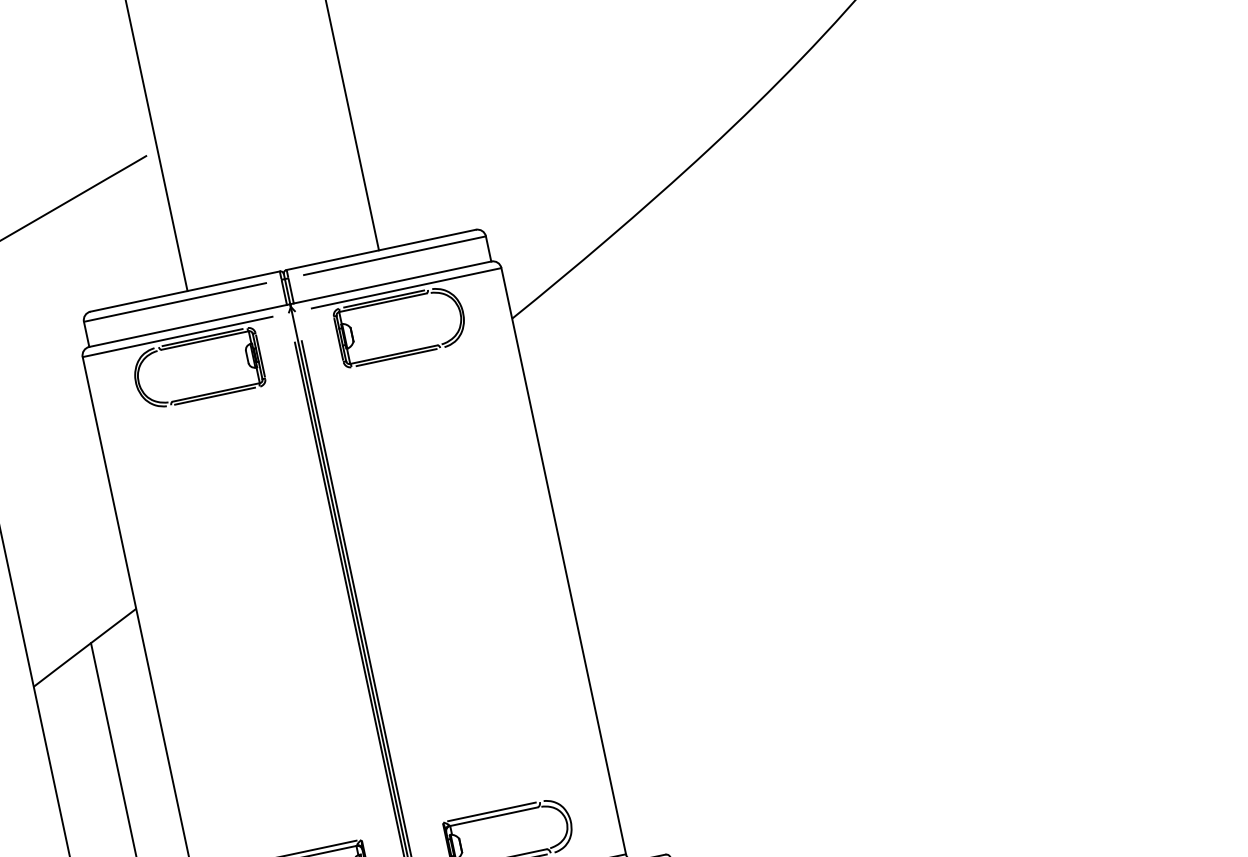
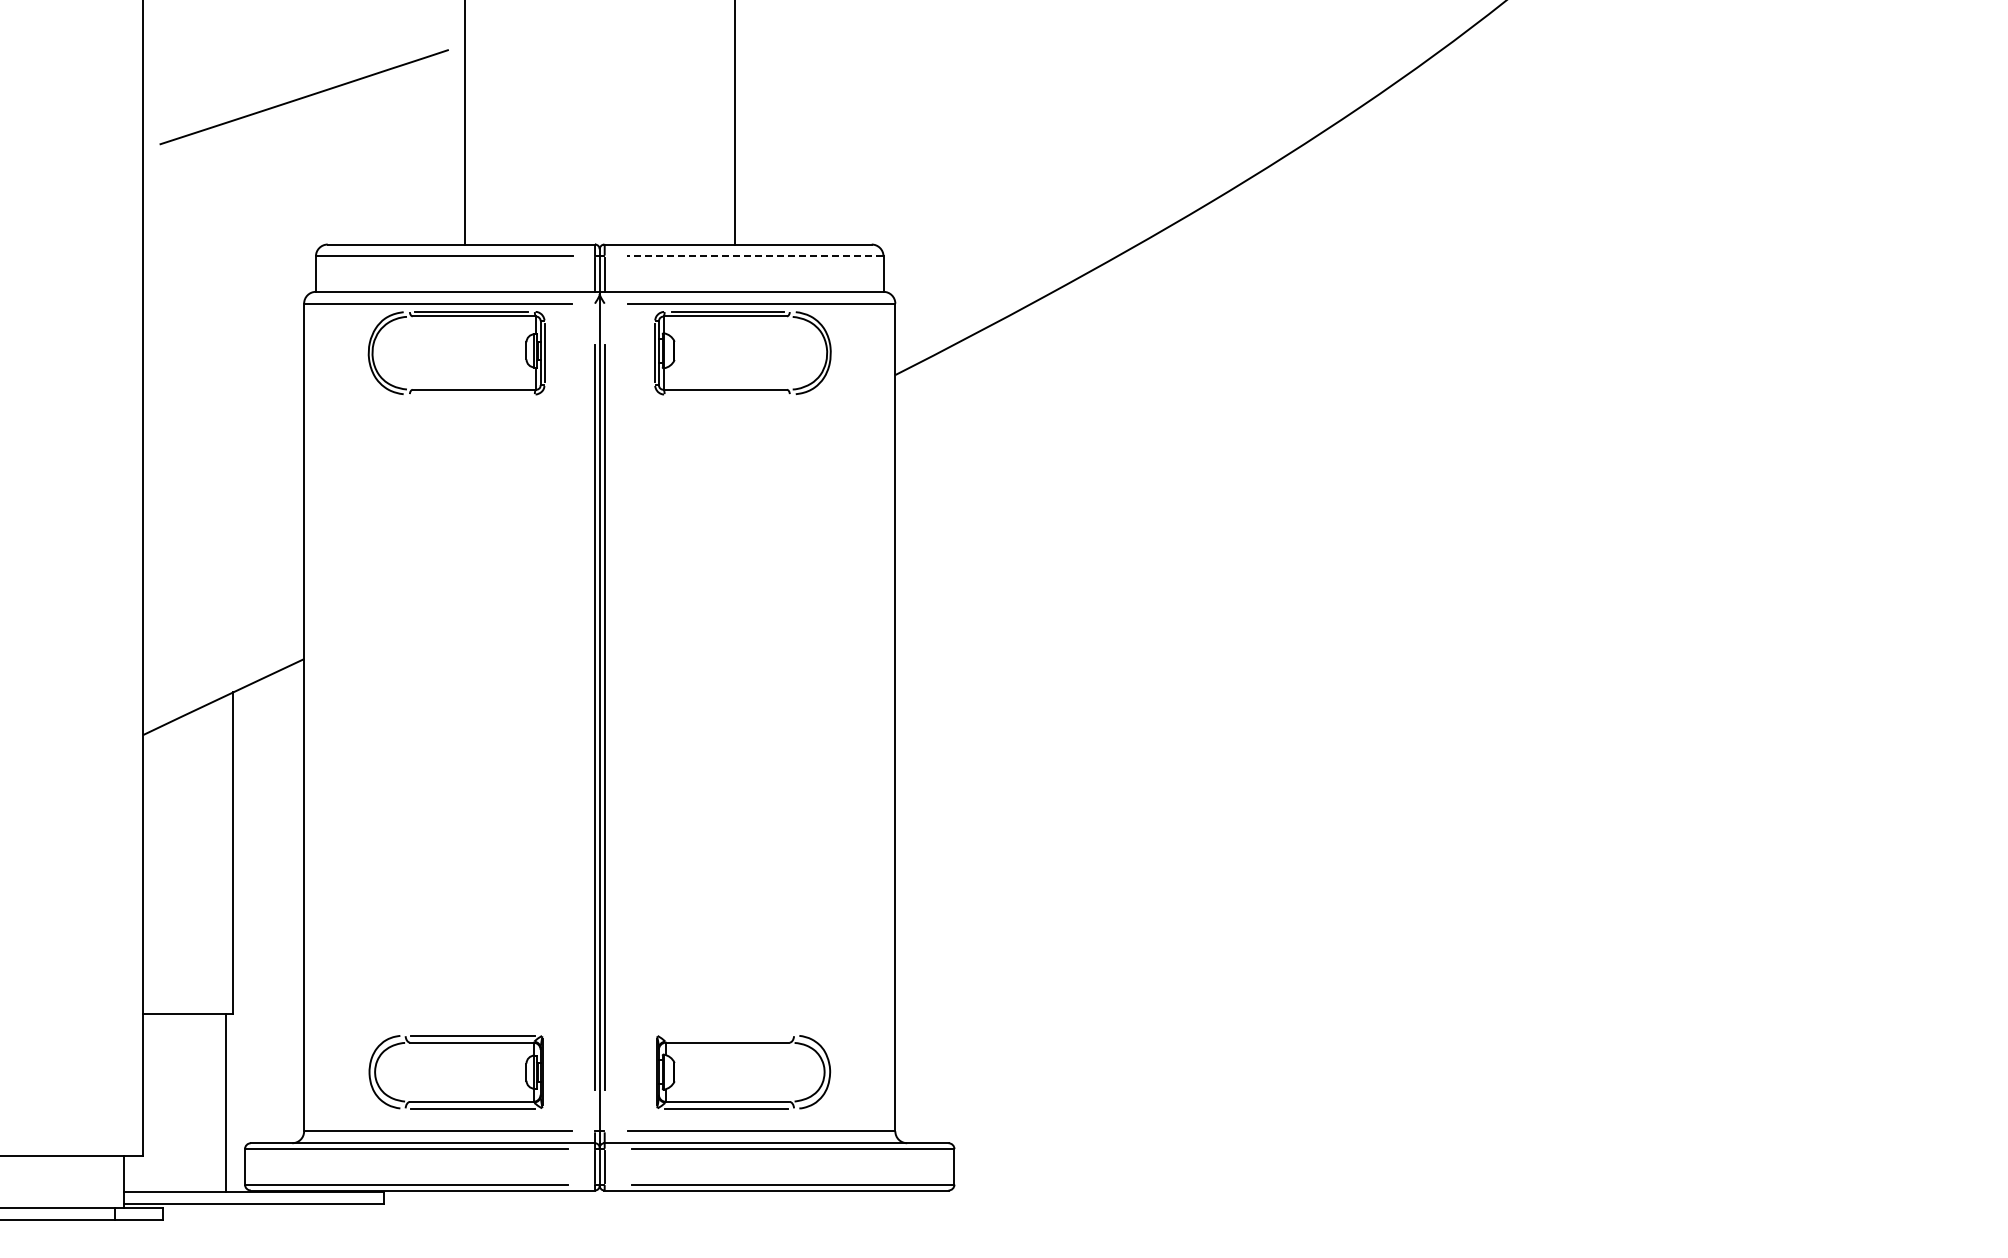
line: (394, 255) -> (754, 256), solid -> dashed
line: (396, 357) -> (727, 394), removed
line: (214, 396) -> (471, 394), removed
line: (492, 811) -> (726, 1035), removed

